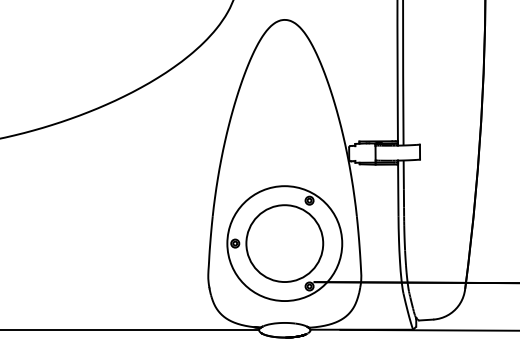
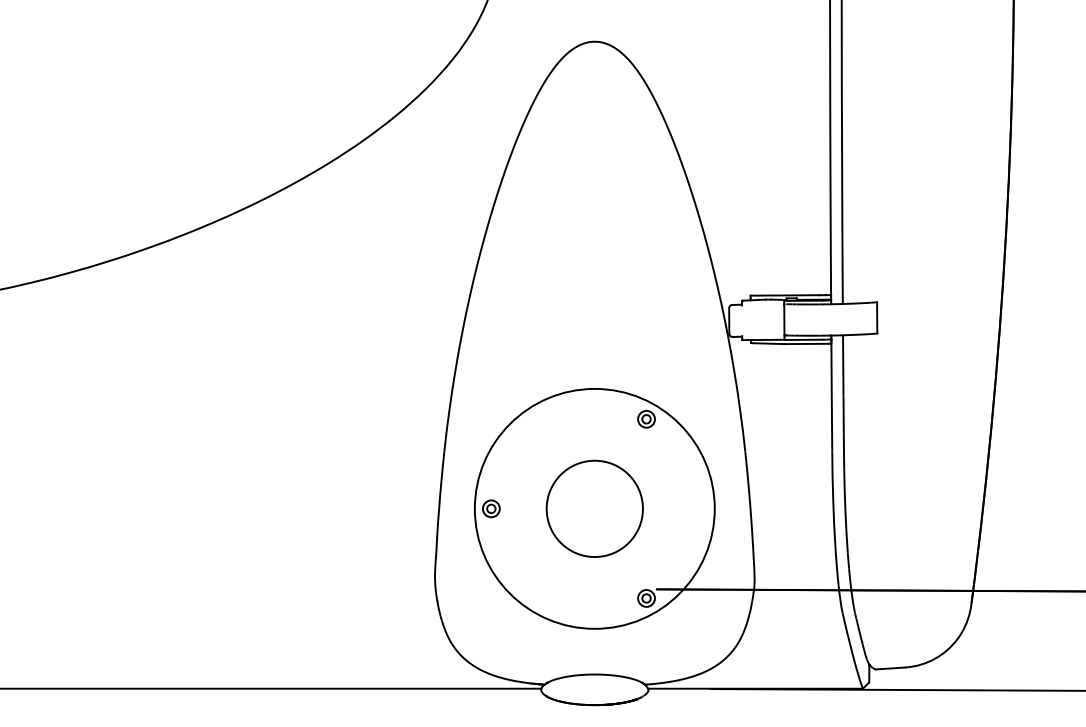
circle: (284, 243) -> (594, 508), size x0.6

